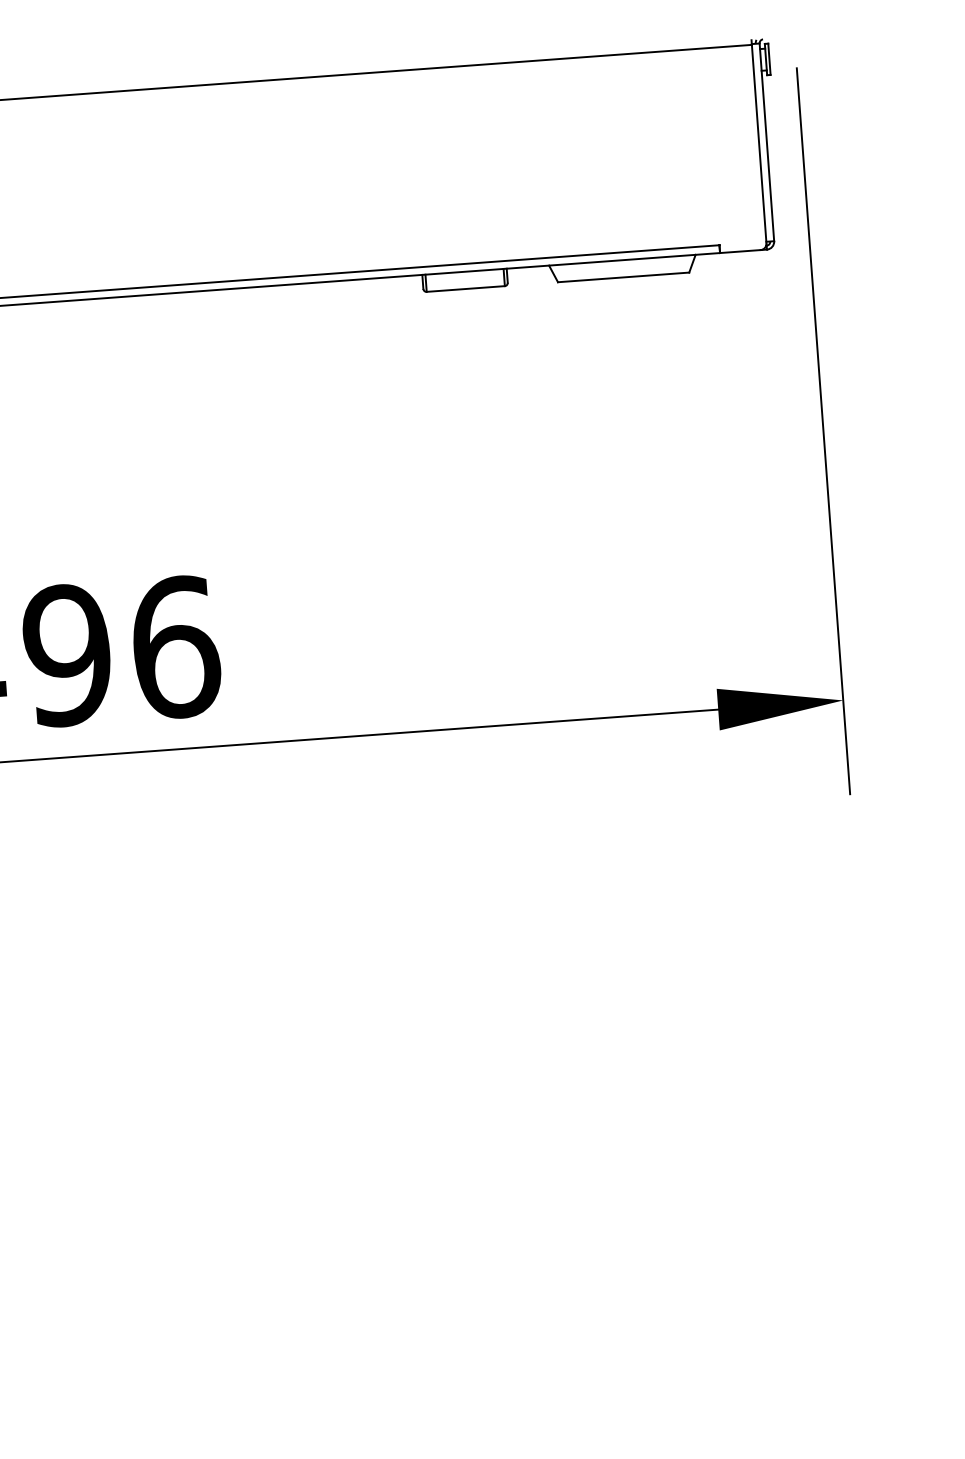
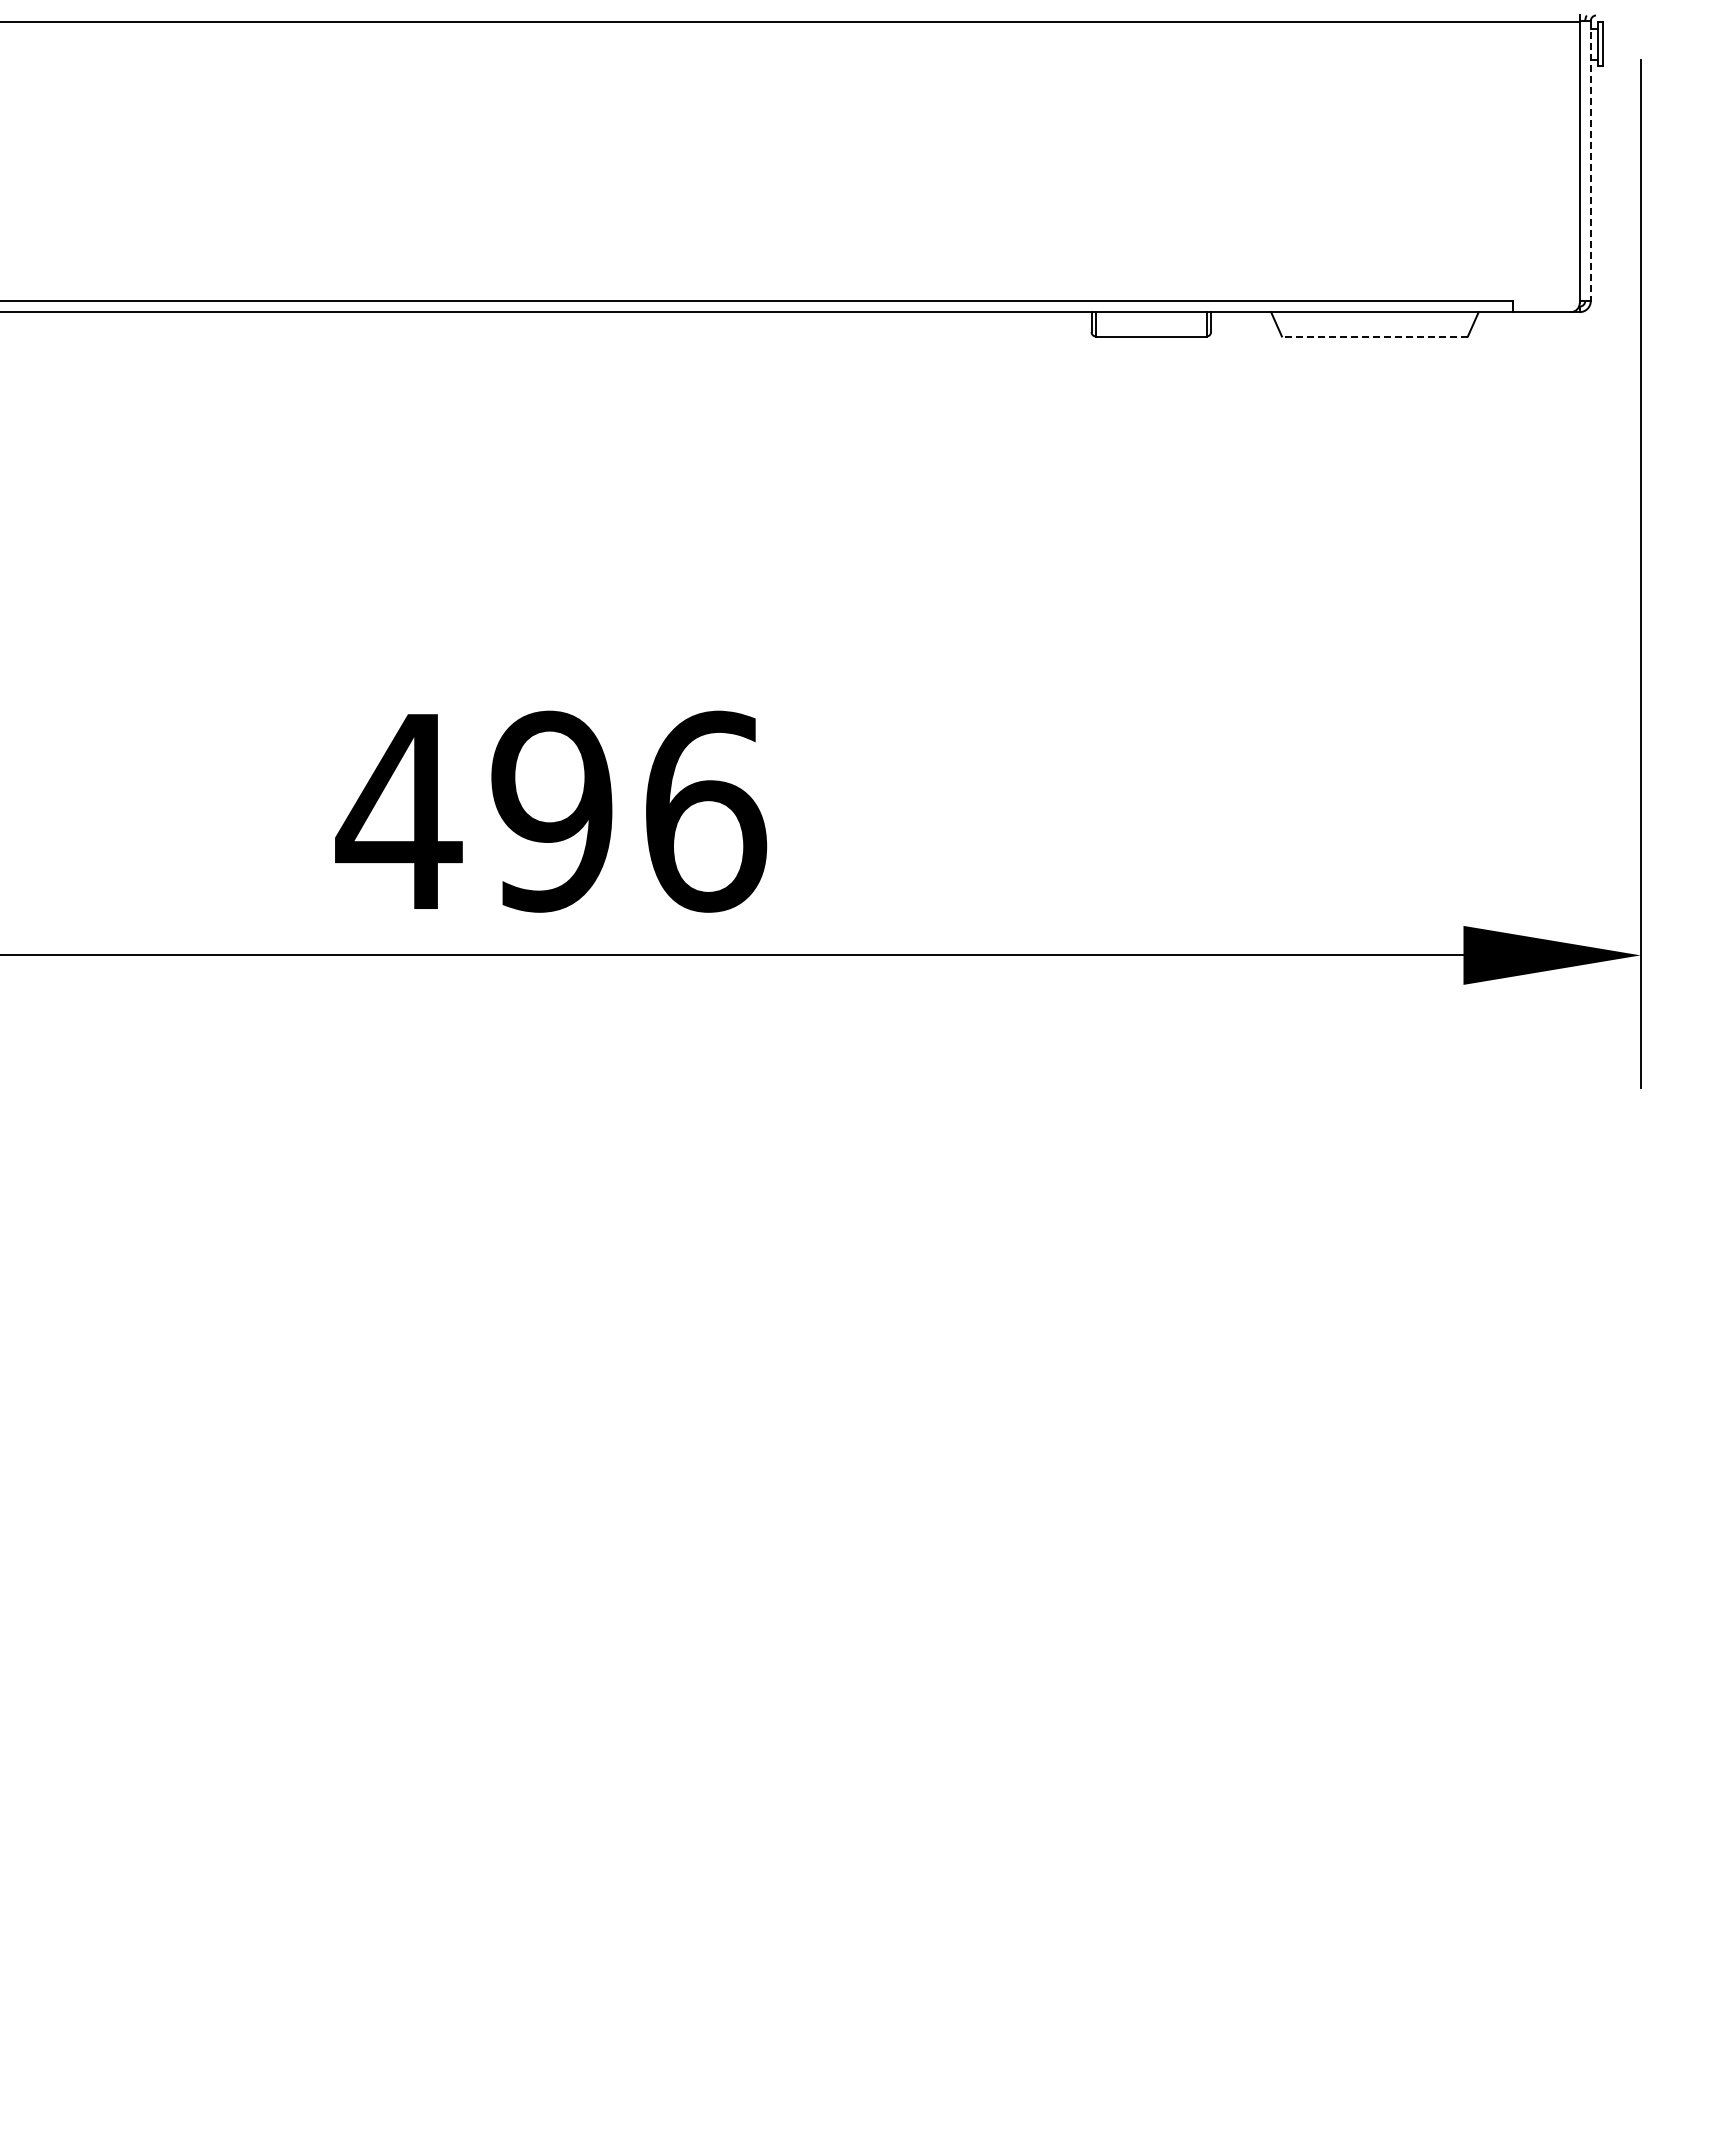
line: (766, 142) -> (1590, 161), solid -> dashed
line: (623, 277) -> (1374, 336), solid -> dashed

